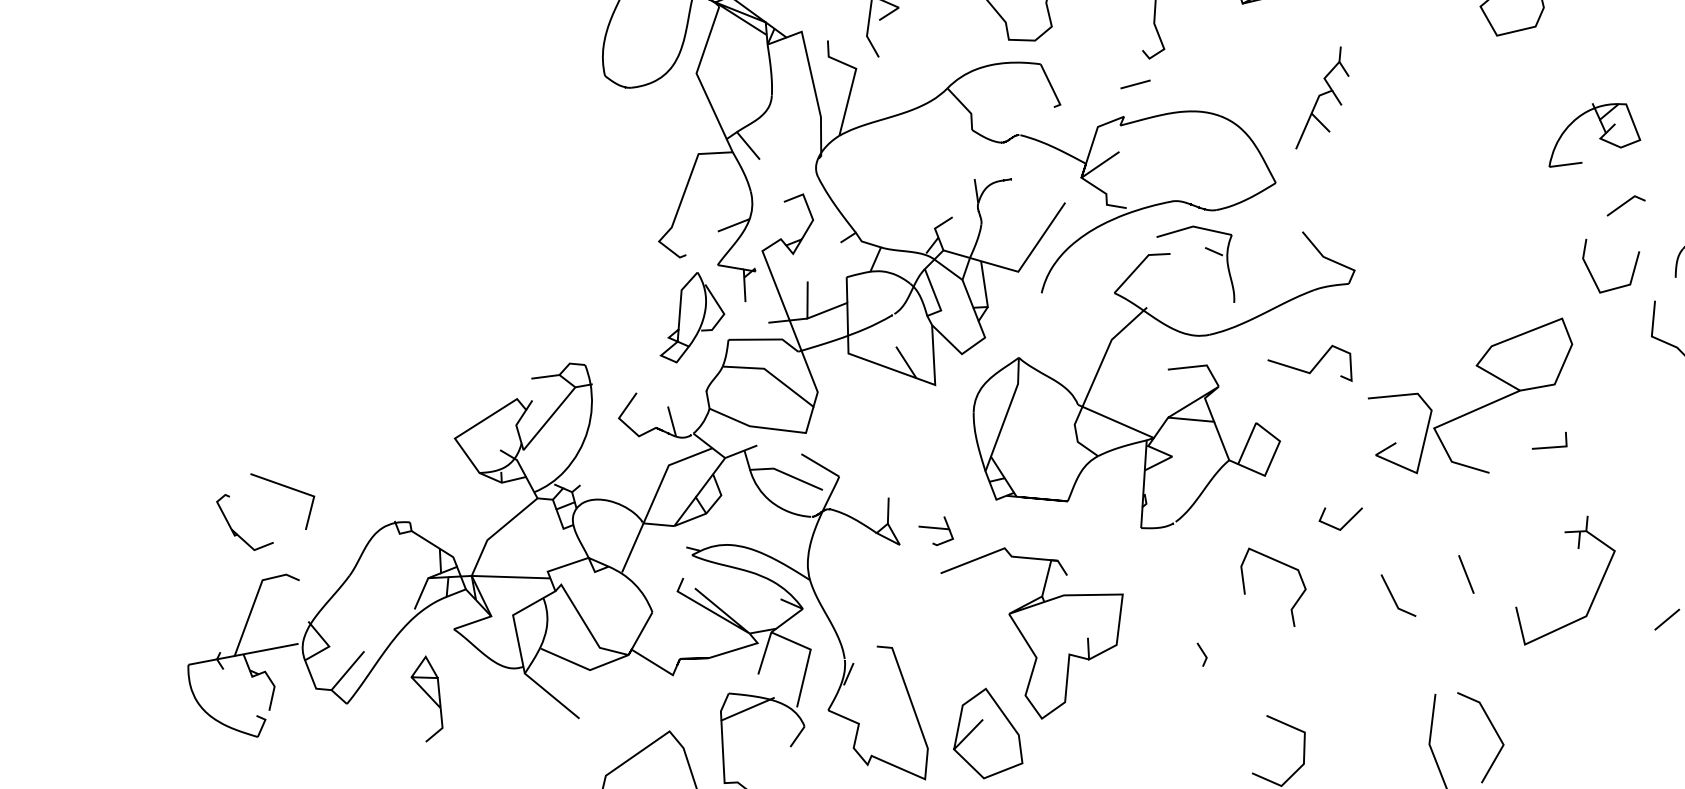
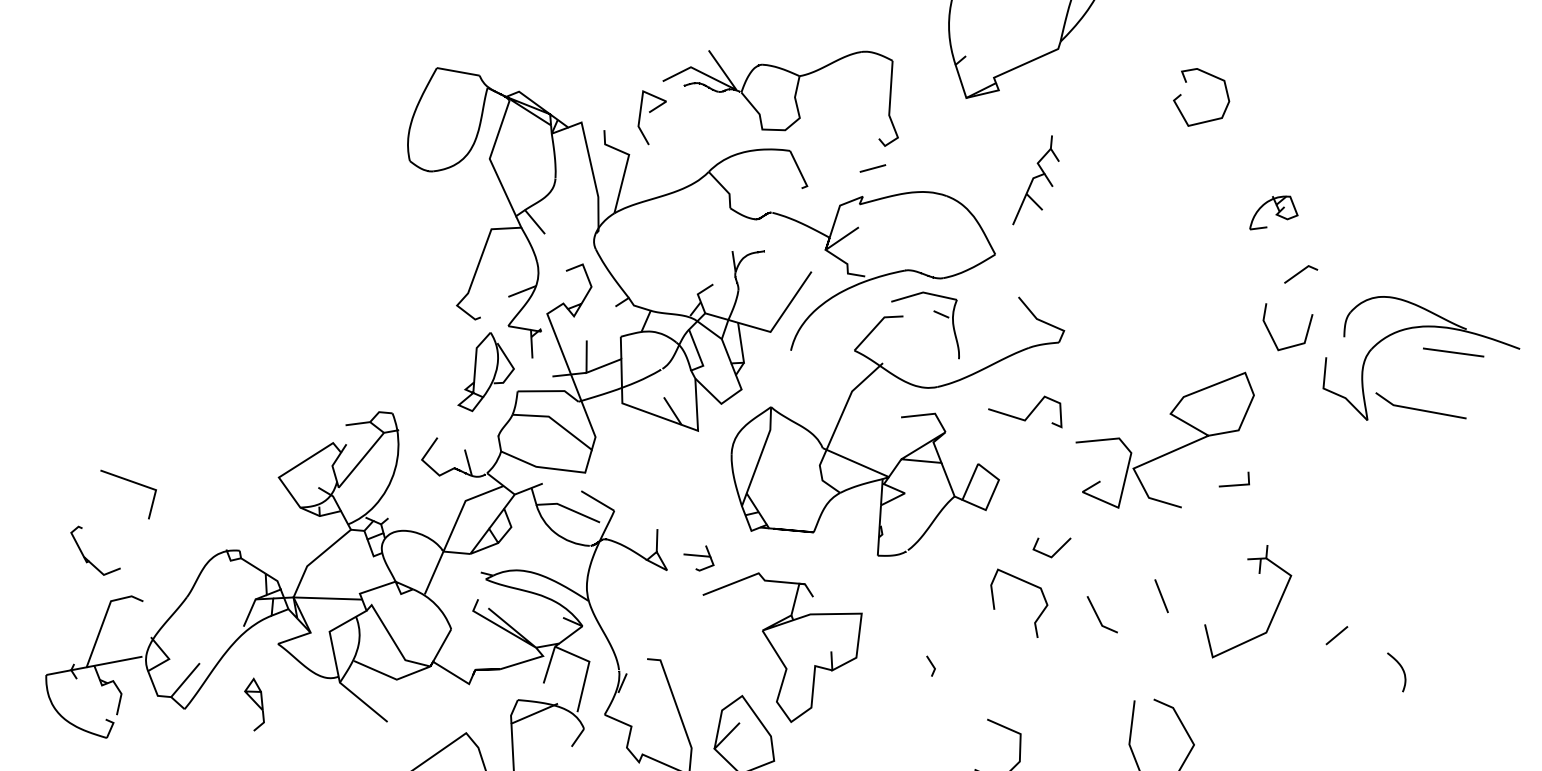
part: (1594, 134) -> (1273, 212), size x0.6
line: (288, 488) -> (133, 483), moved
curve: (1281, 564) -> (1026, 583), moved
part: (426, 698) -> (254, 704), size x0.7

